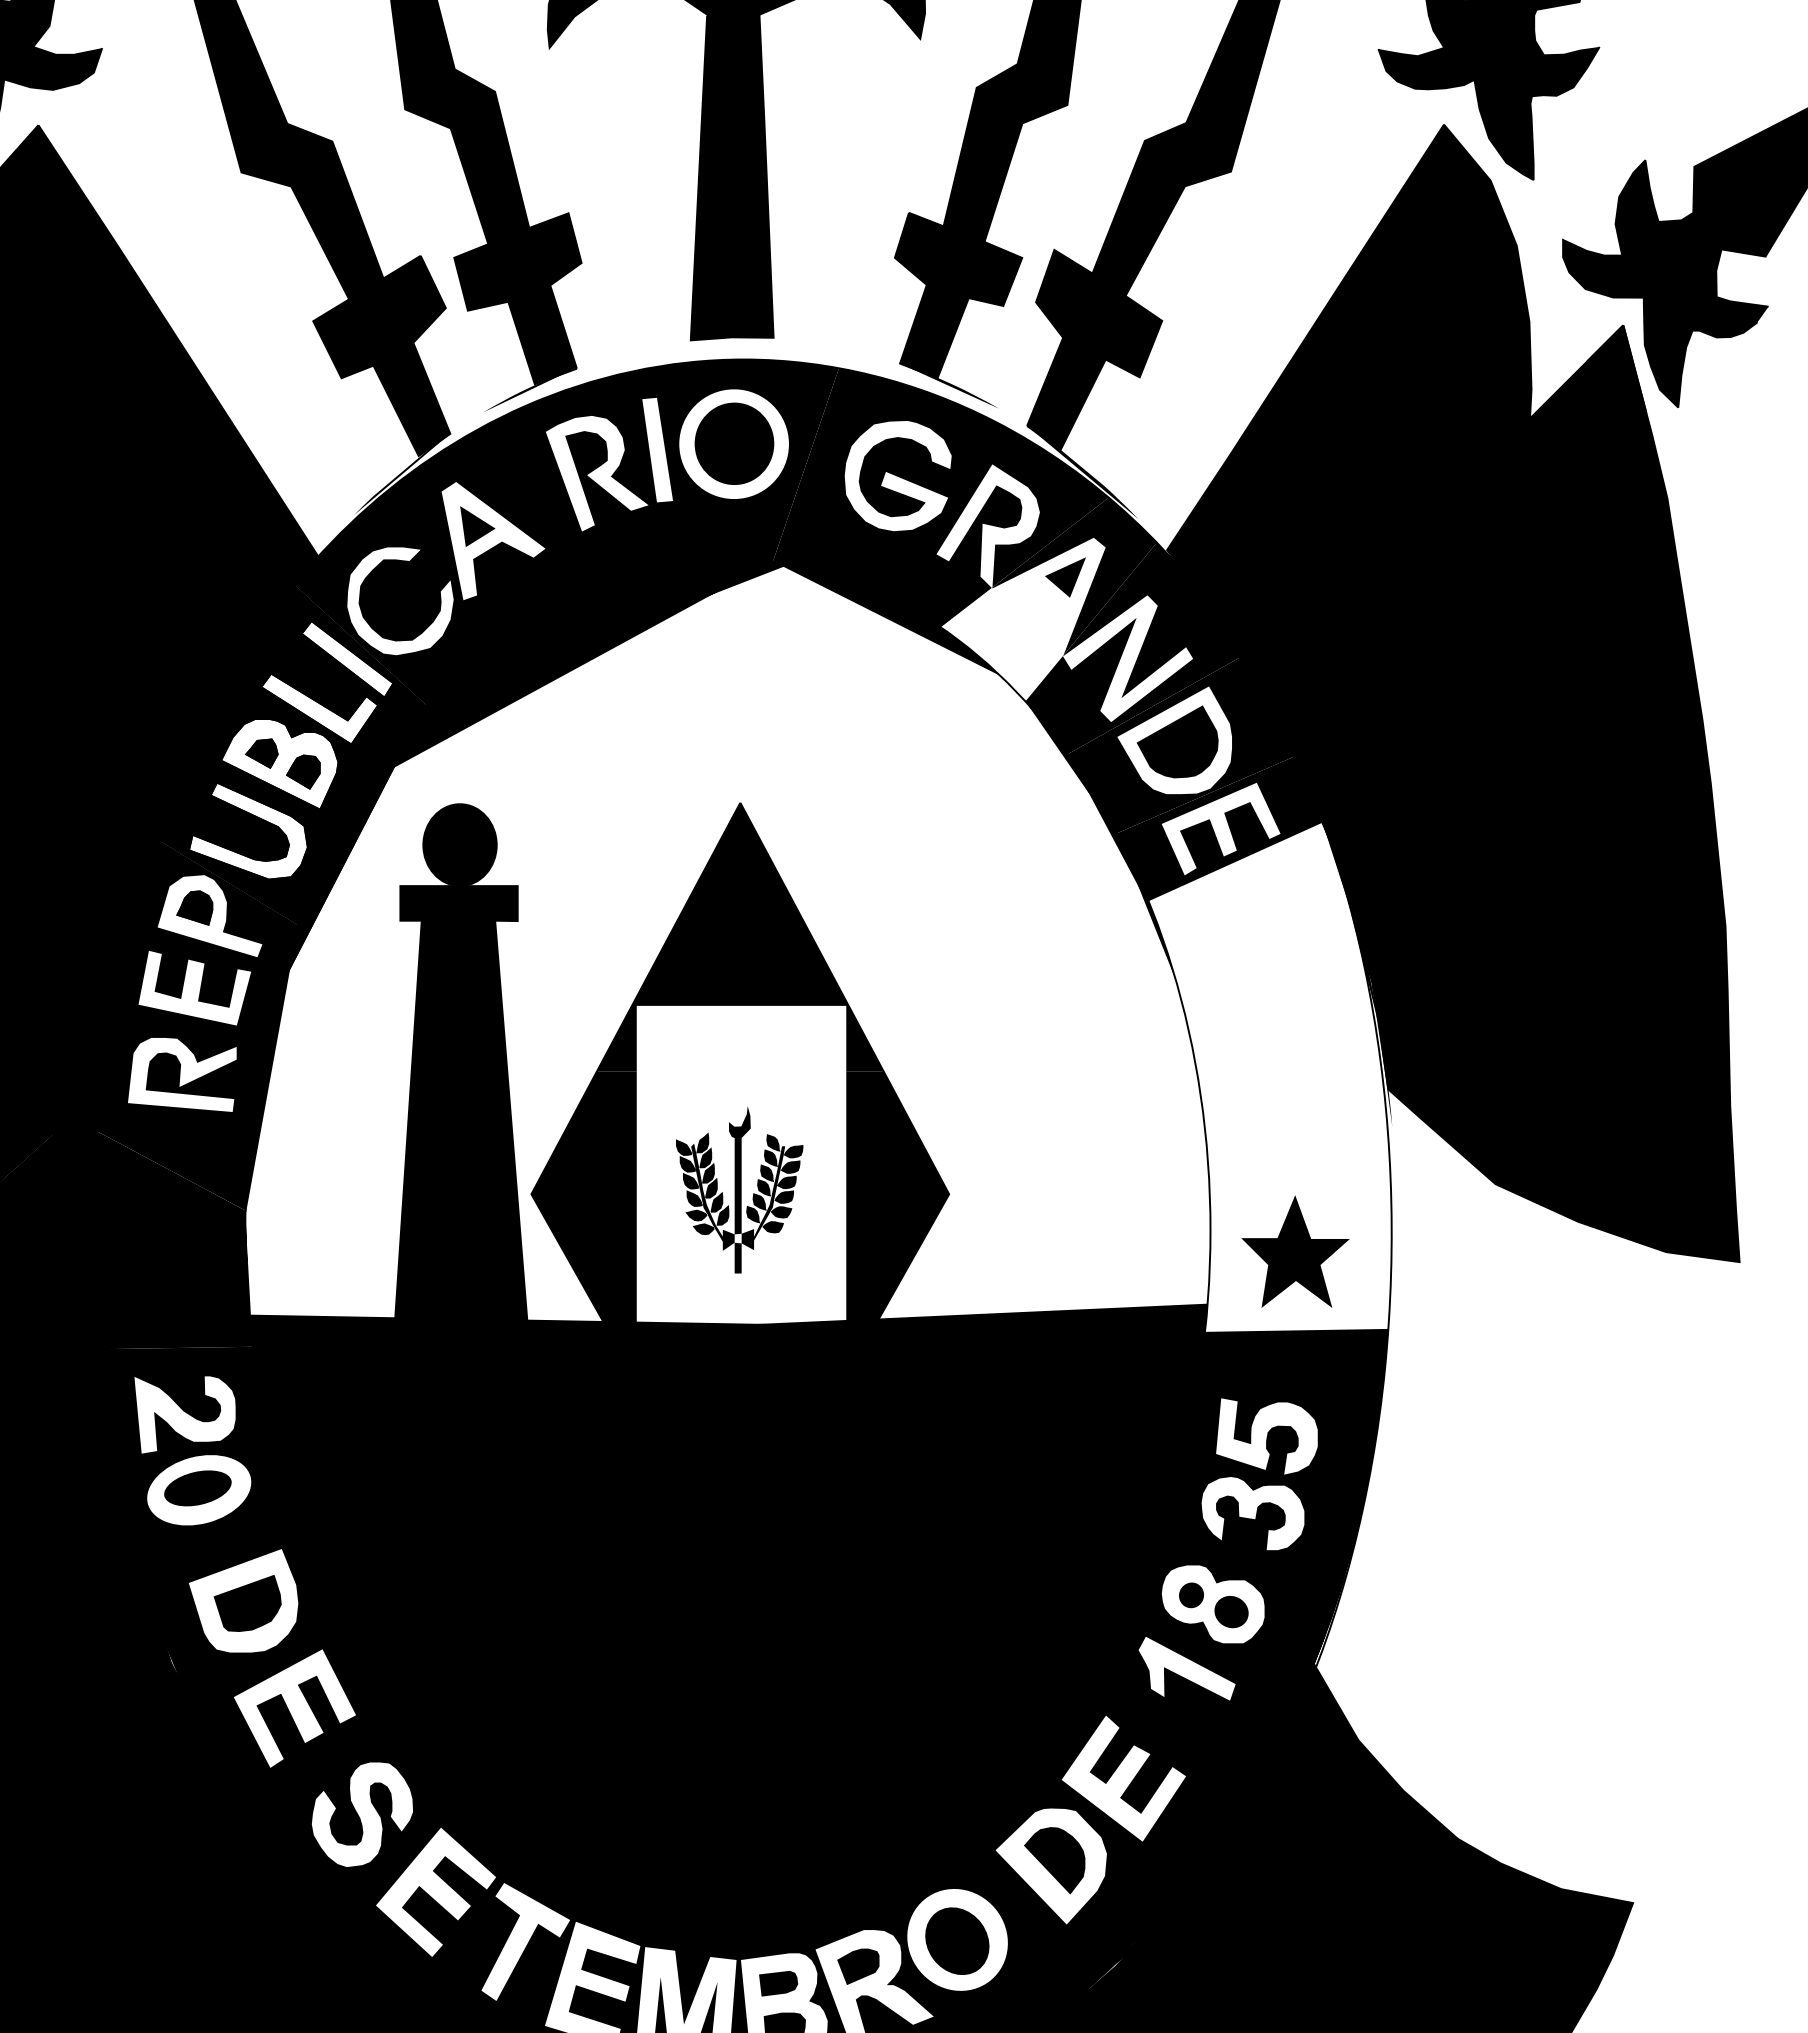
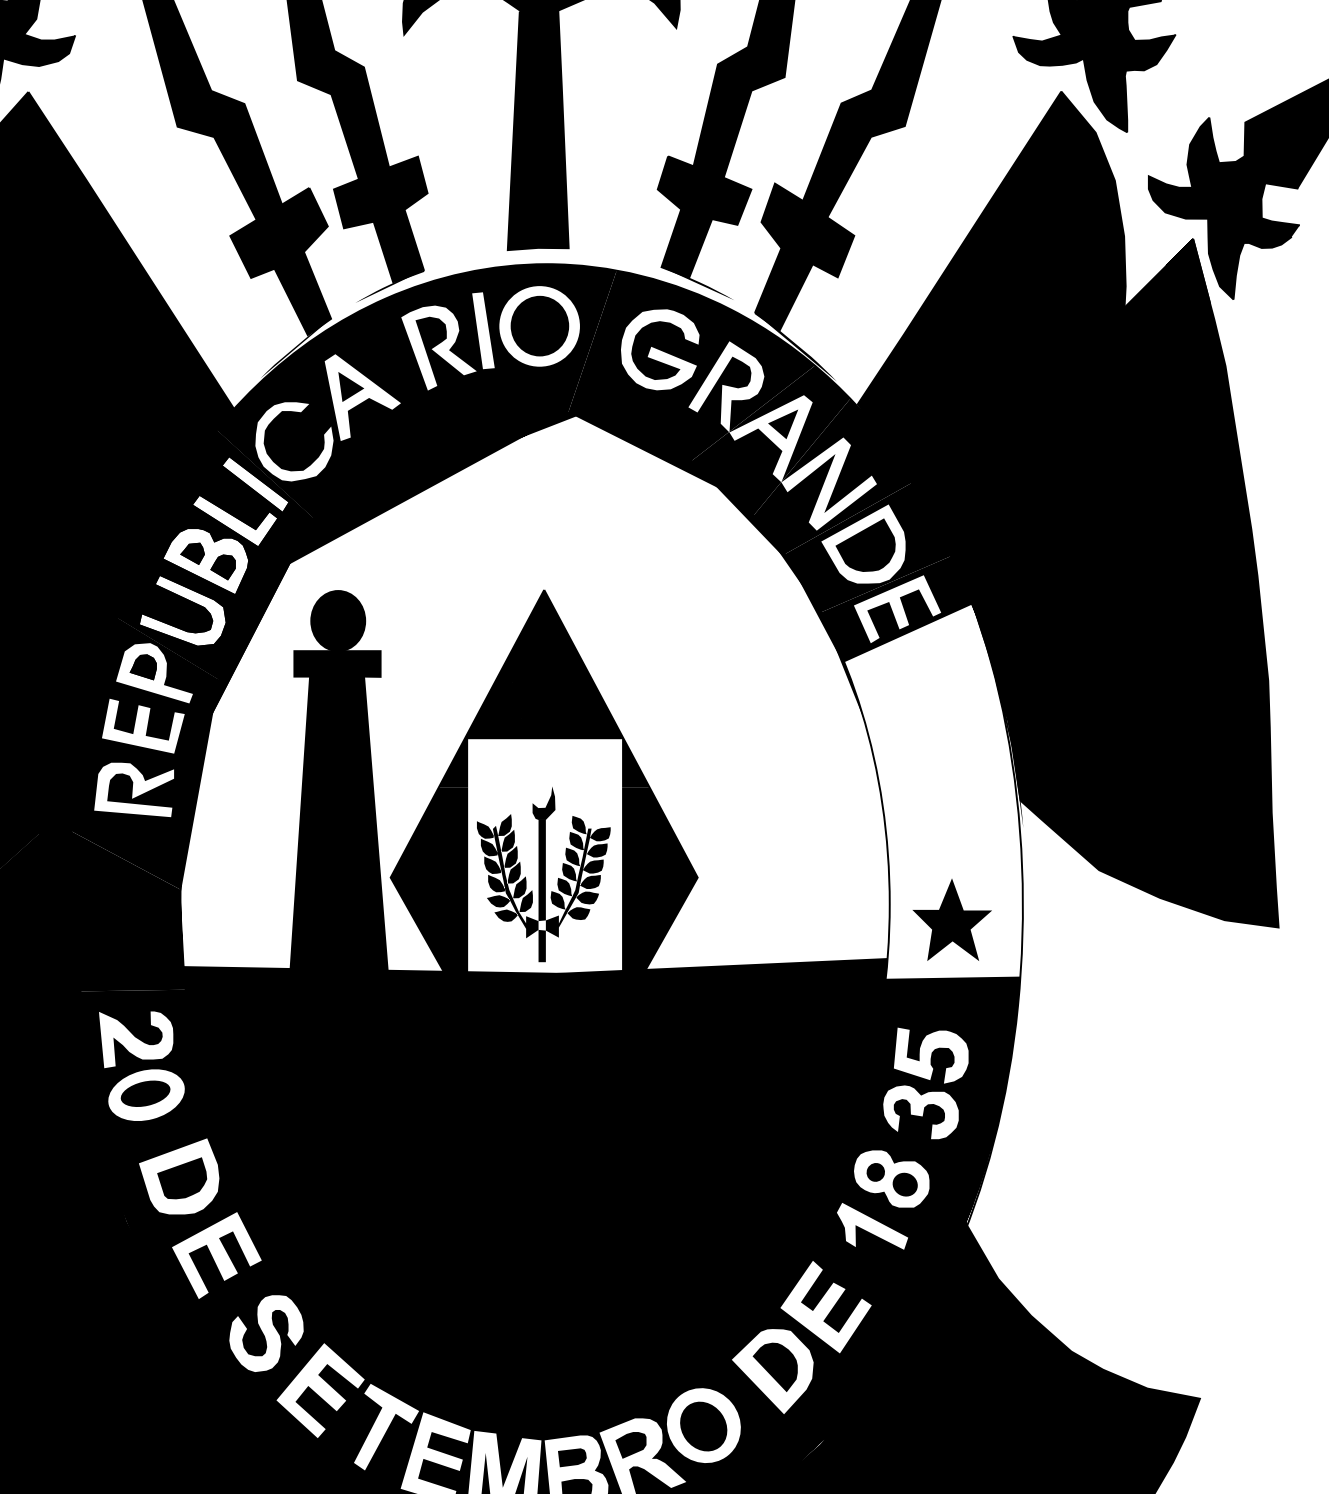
fill: (1011, 679) -> (743, 499), added
part: (739, 1189) -> (543, 874), size x1.43

